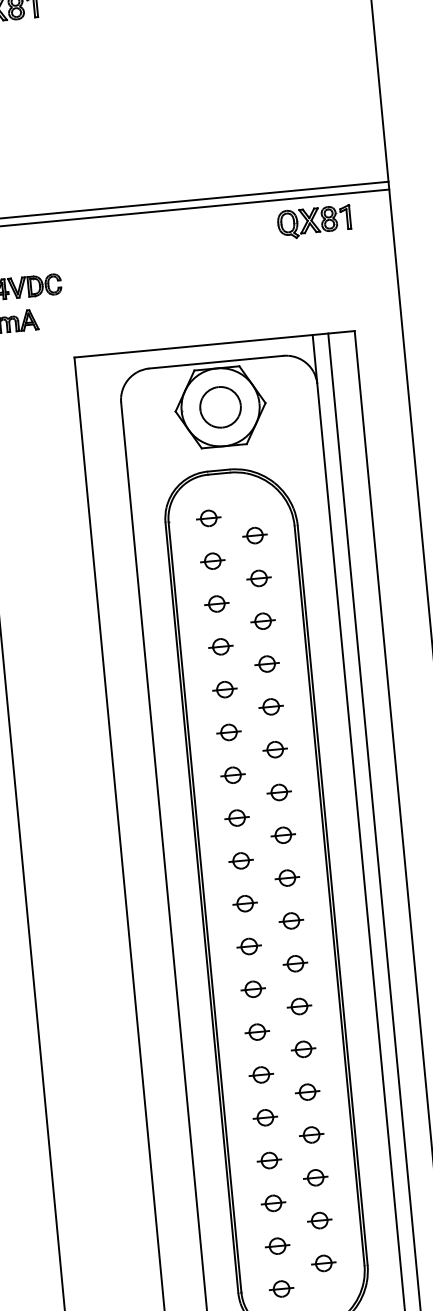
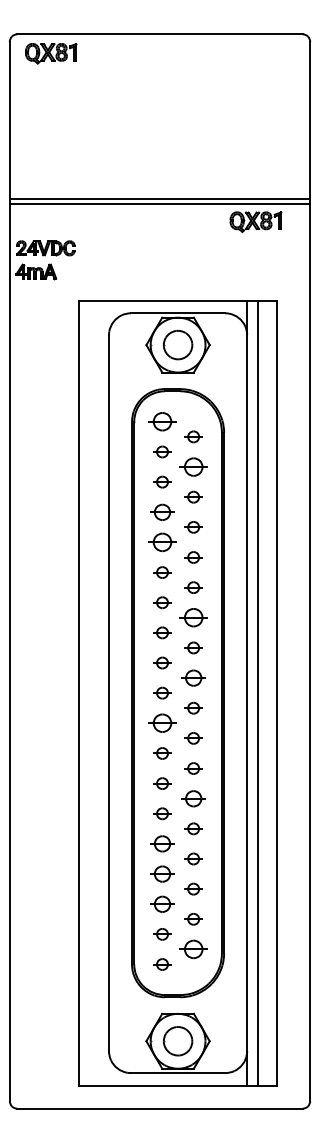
part: (208, 517) -> (162, 421), size x1.6
part: (258, 577) -> (193, 466), size x1.6
part: (220, 645) -> (162, 511), size x1.4
part: (224, 689) -> (162, 542), size x1.6
part: (279, 792) -> (193, 617), size x1.6
part: (287, 877) -> (193, 677), size x1.4
part: (249, 946) -> (162, 723), size x1.6
part: (303, 1049) -> (193, 798), size x1.4
part: (265, 1117) -> (162, 843), size x1.4
part: (269, 1159) -> (162, 873), size x1.4
part: (273, 1202) -> (162, 903), size x1.4
part: (323, 1263) -> (193, 949), size x1.6

